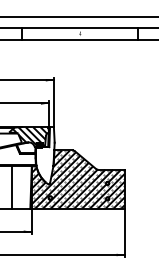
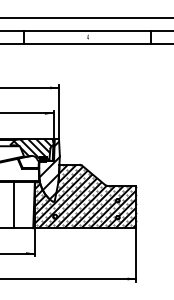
hatch: (45, 155) -> (49, 170), added

